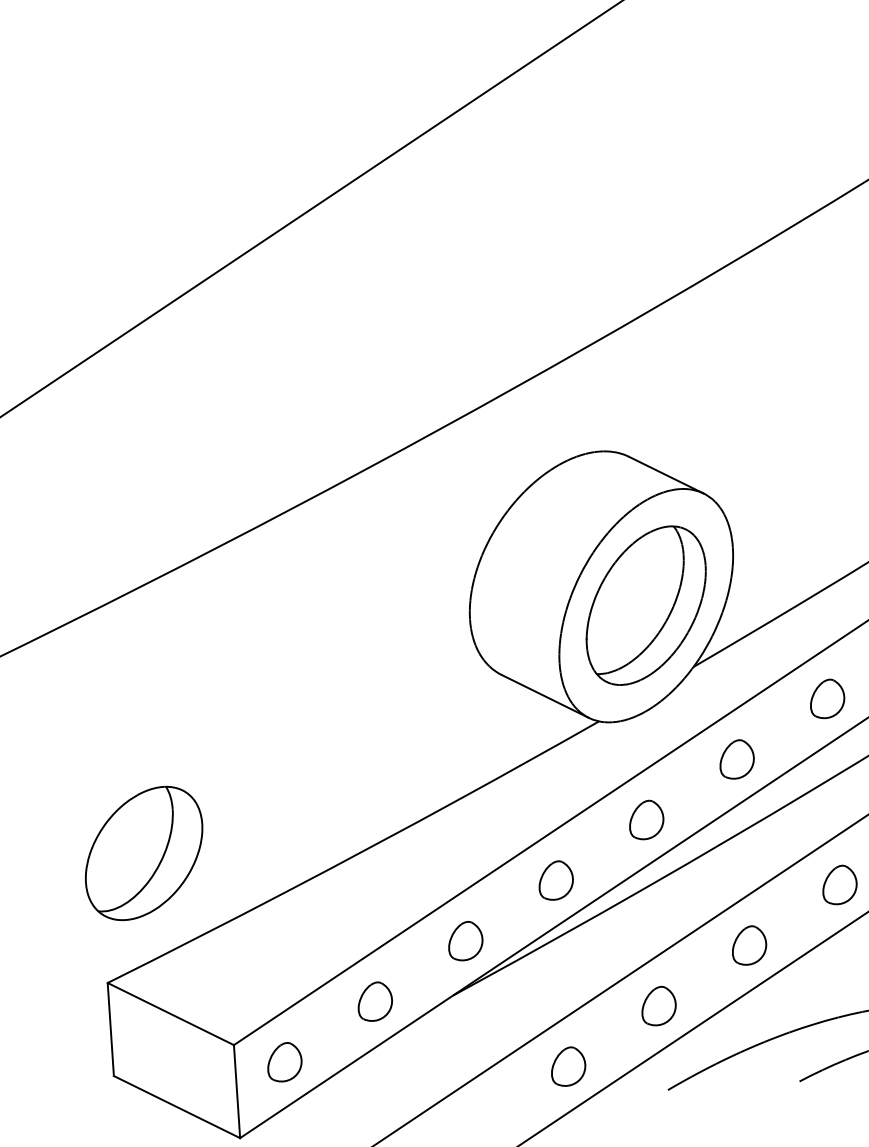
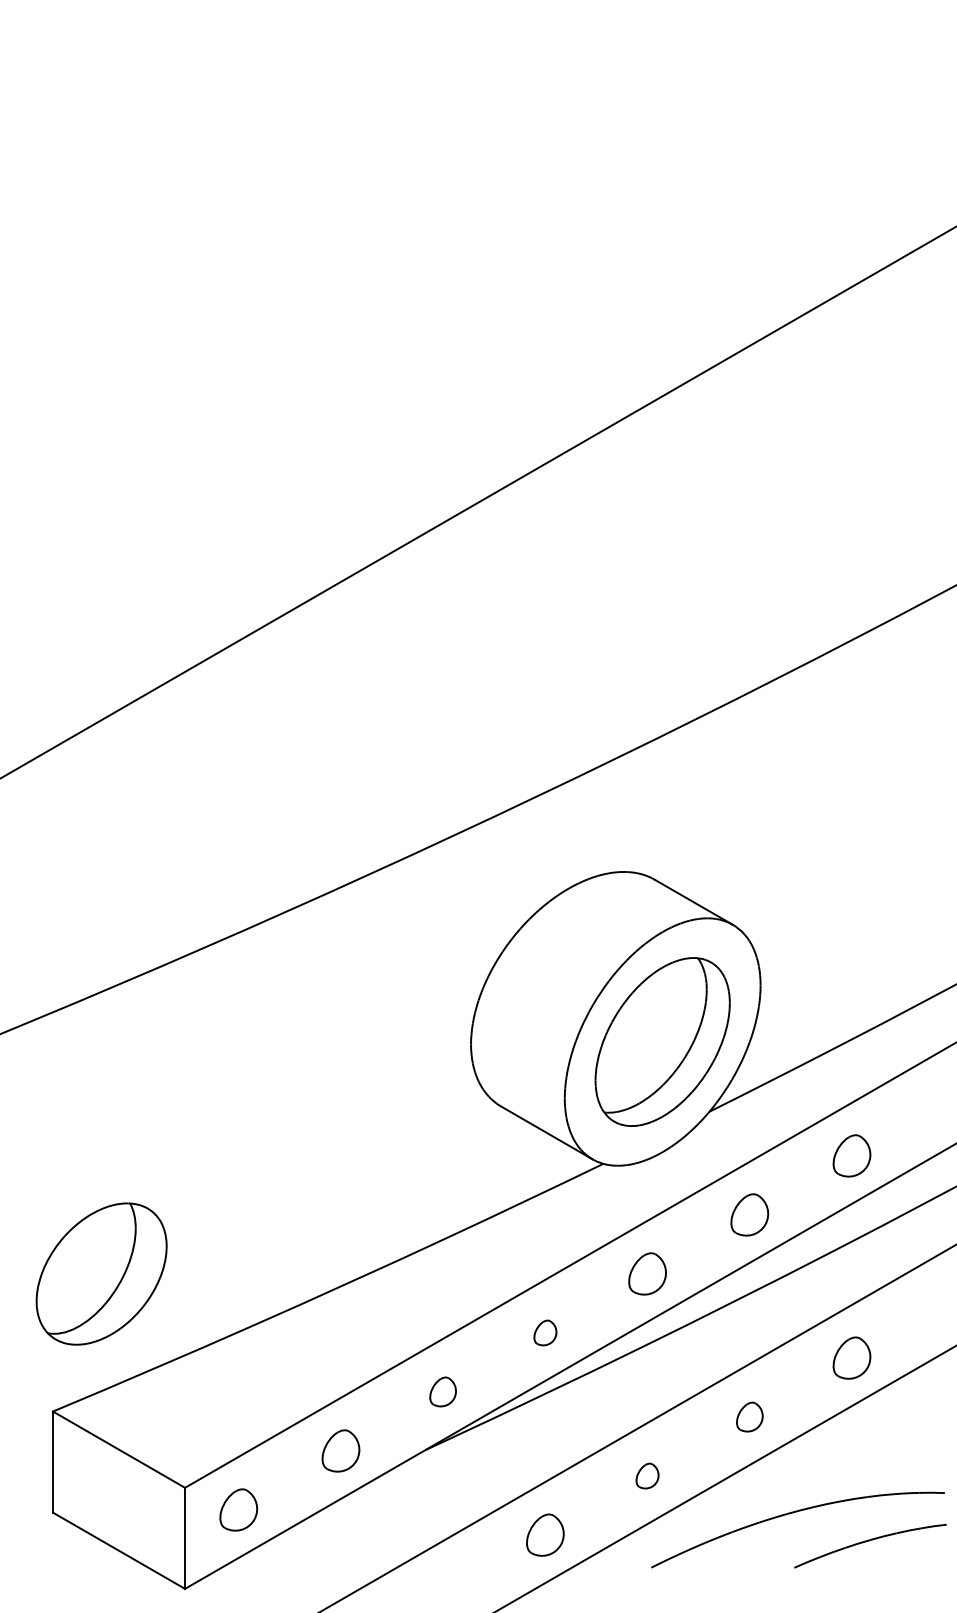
part: (556, 880) -> (545, 1332), size x0.6
part: (464, 940) -> (442, 1391), size x0.7
part: (749, 944) -> (749, 1416), size x0.7
part: (658, 1005) -> (647, 1475), size x0.6

